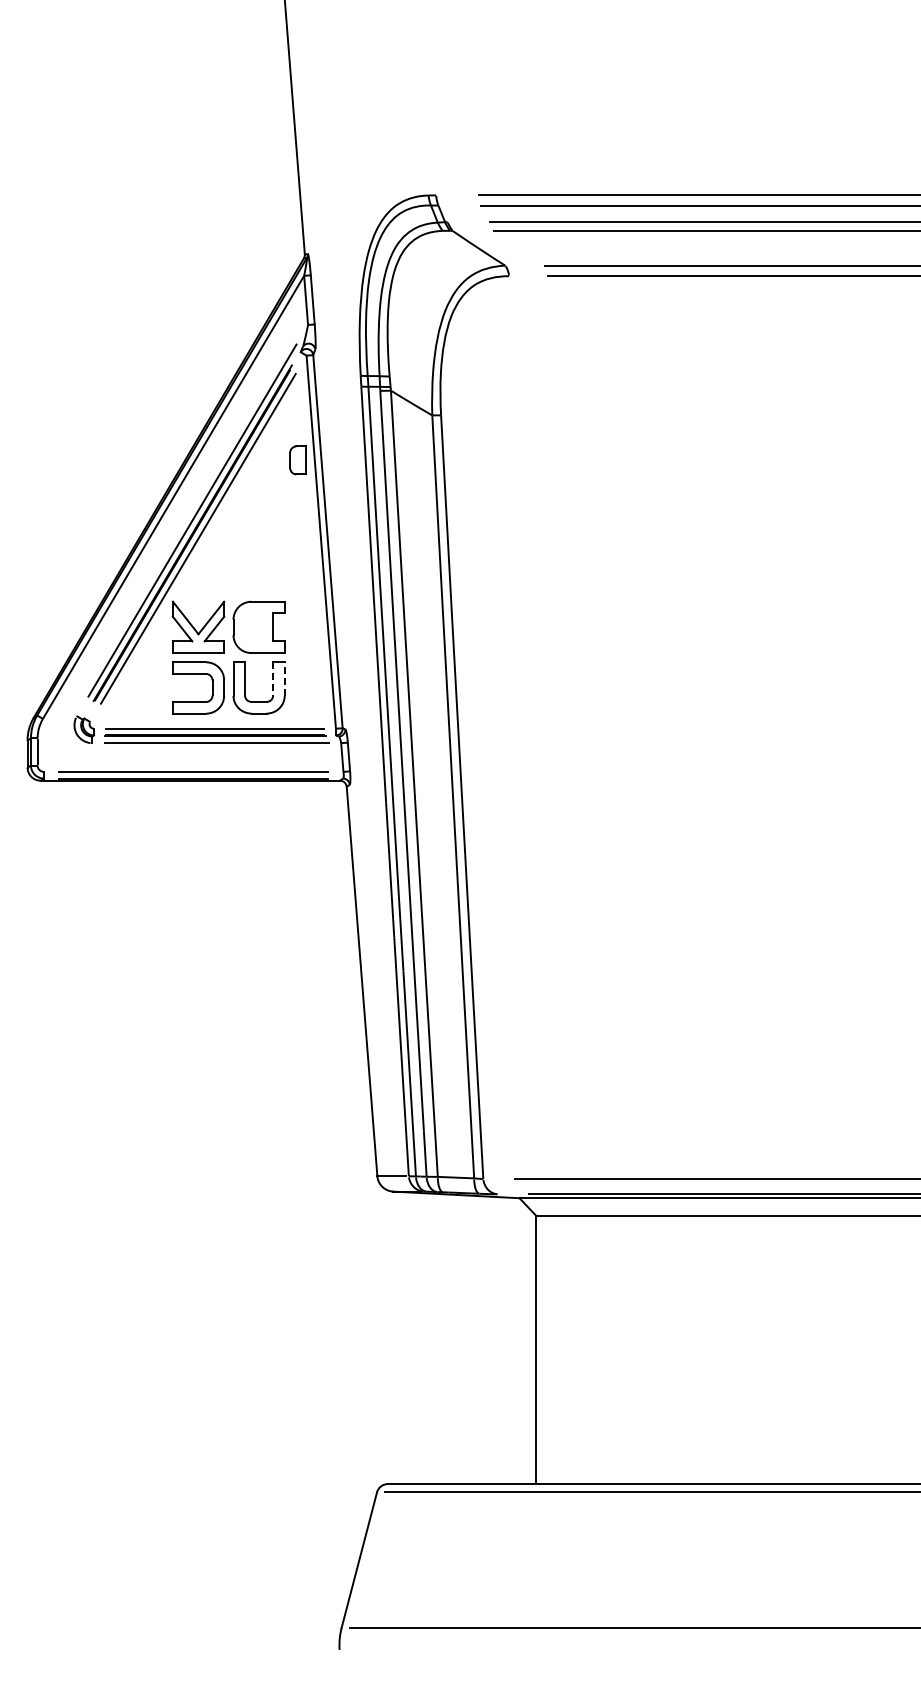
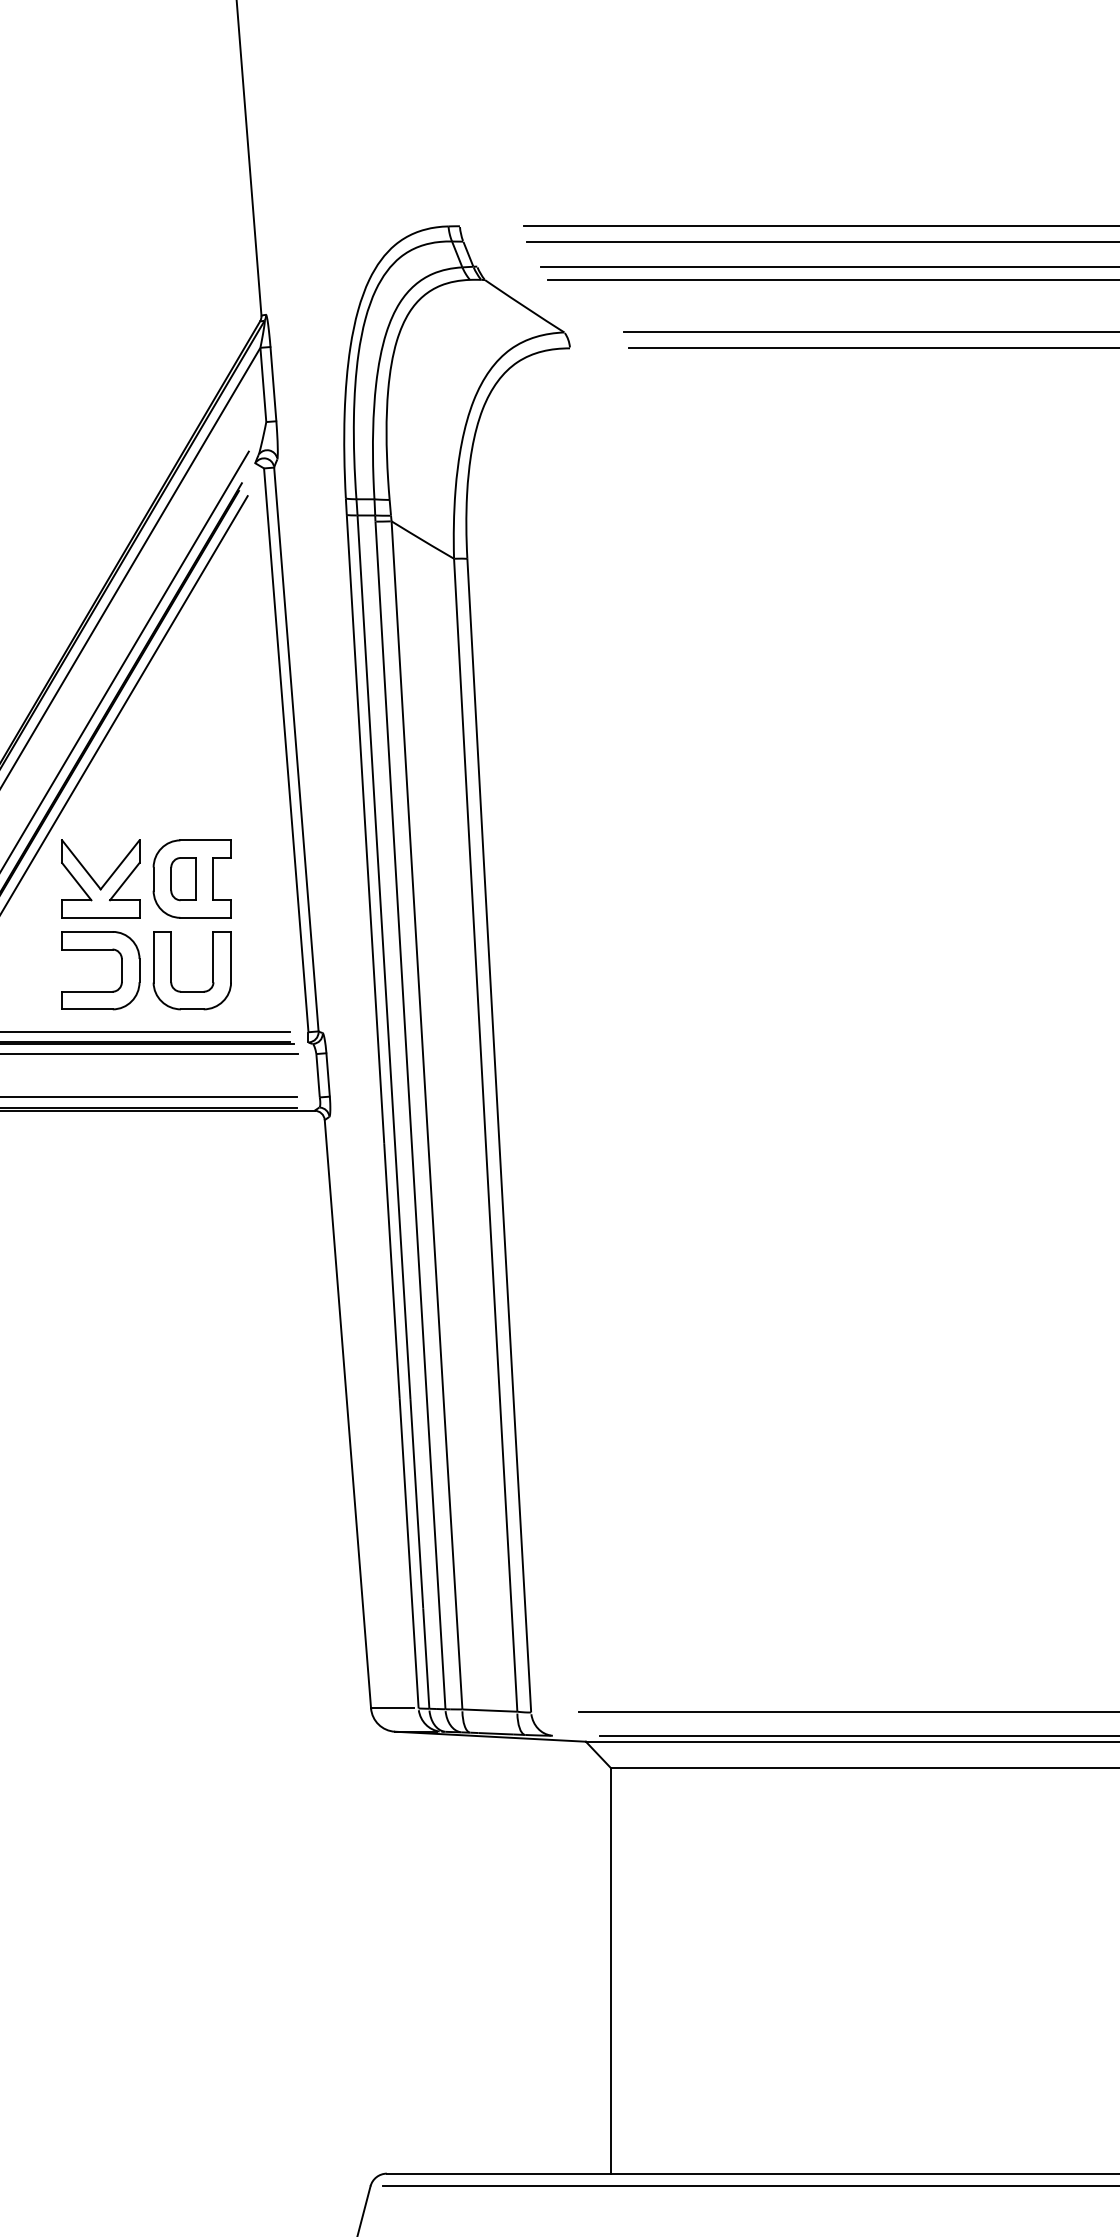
part: (297, 460) -> (182, 879), moved
line: (273, 679) -> (214, 957), dashed -> solid
line: (284, 679) -> (230, 957), dashed -> solid

